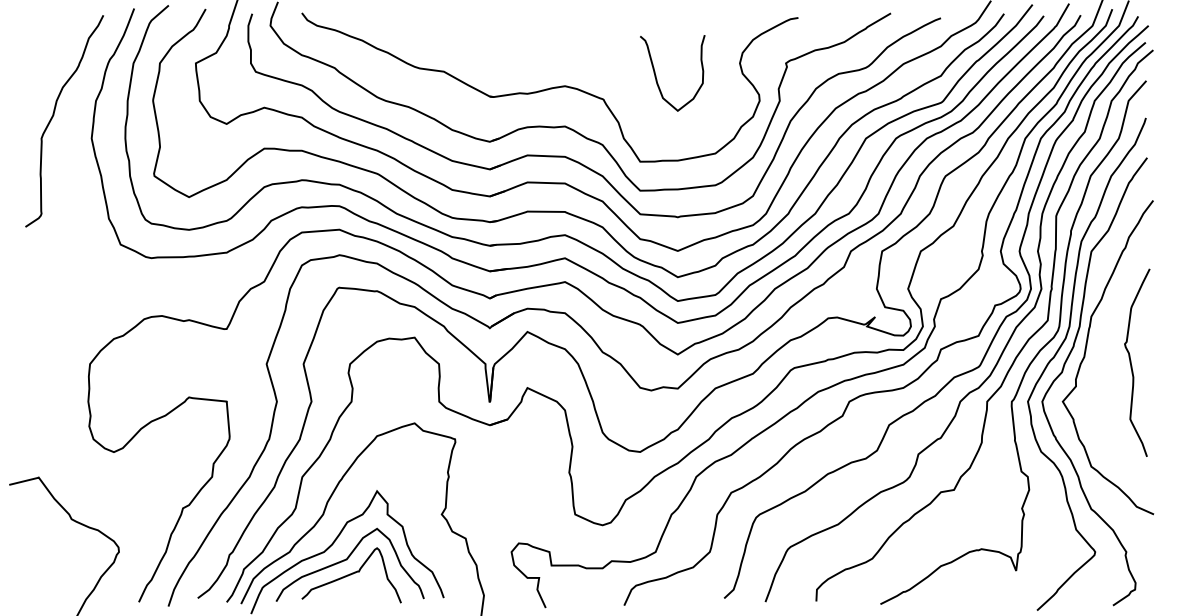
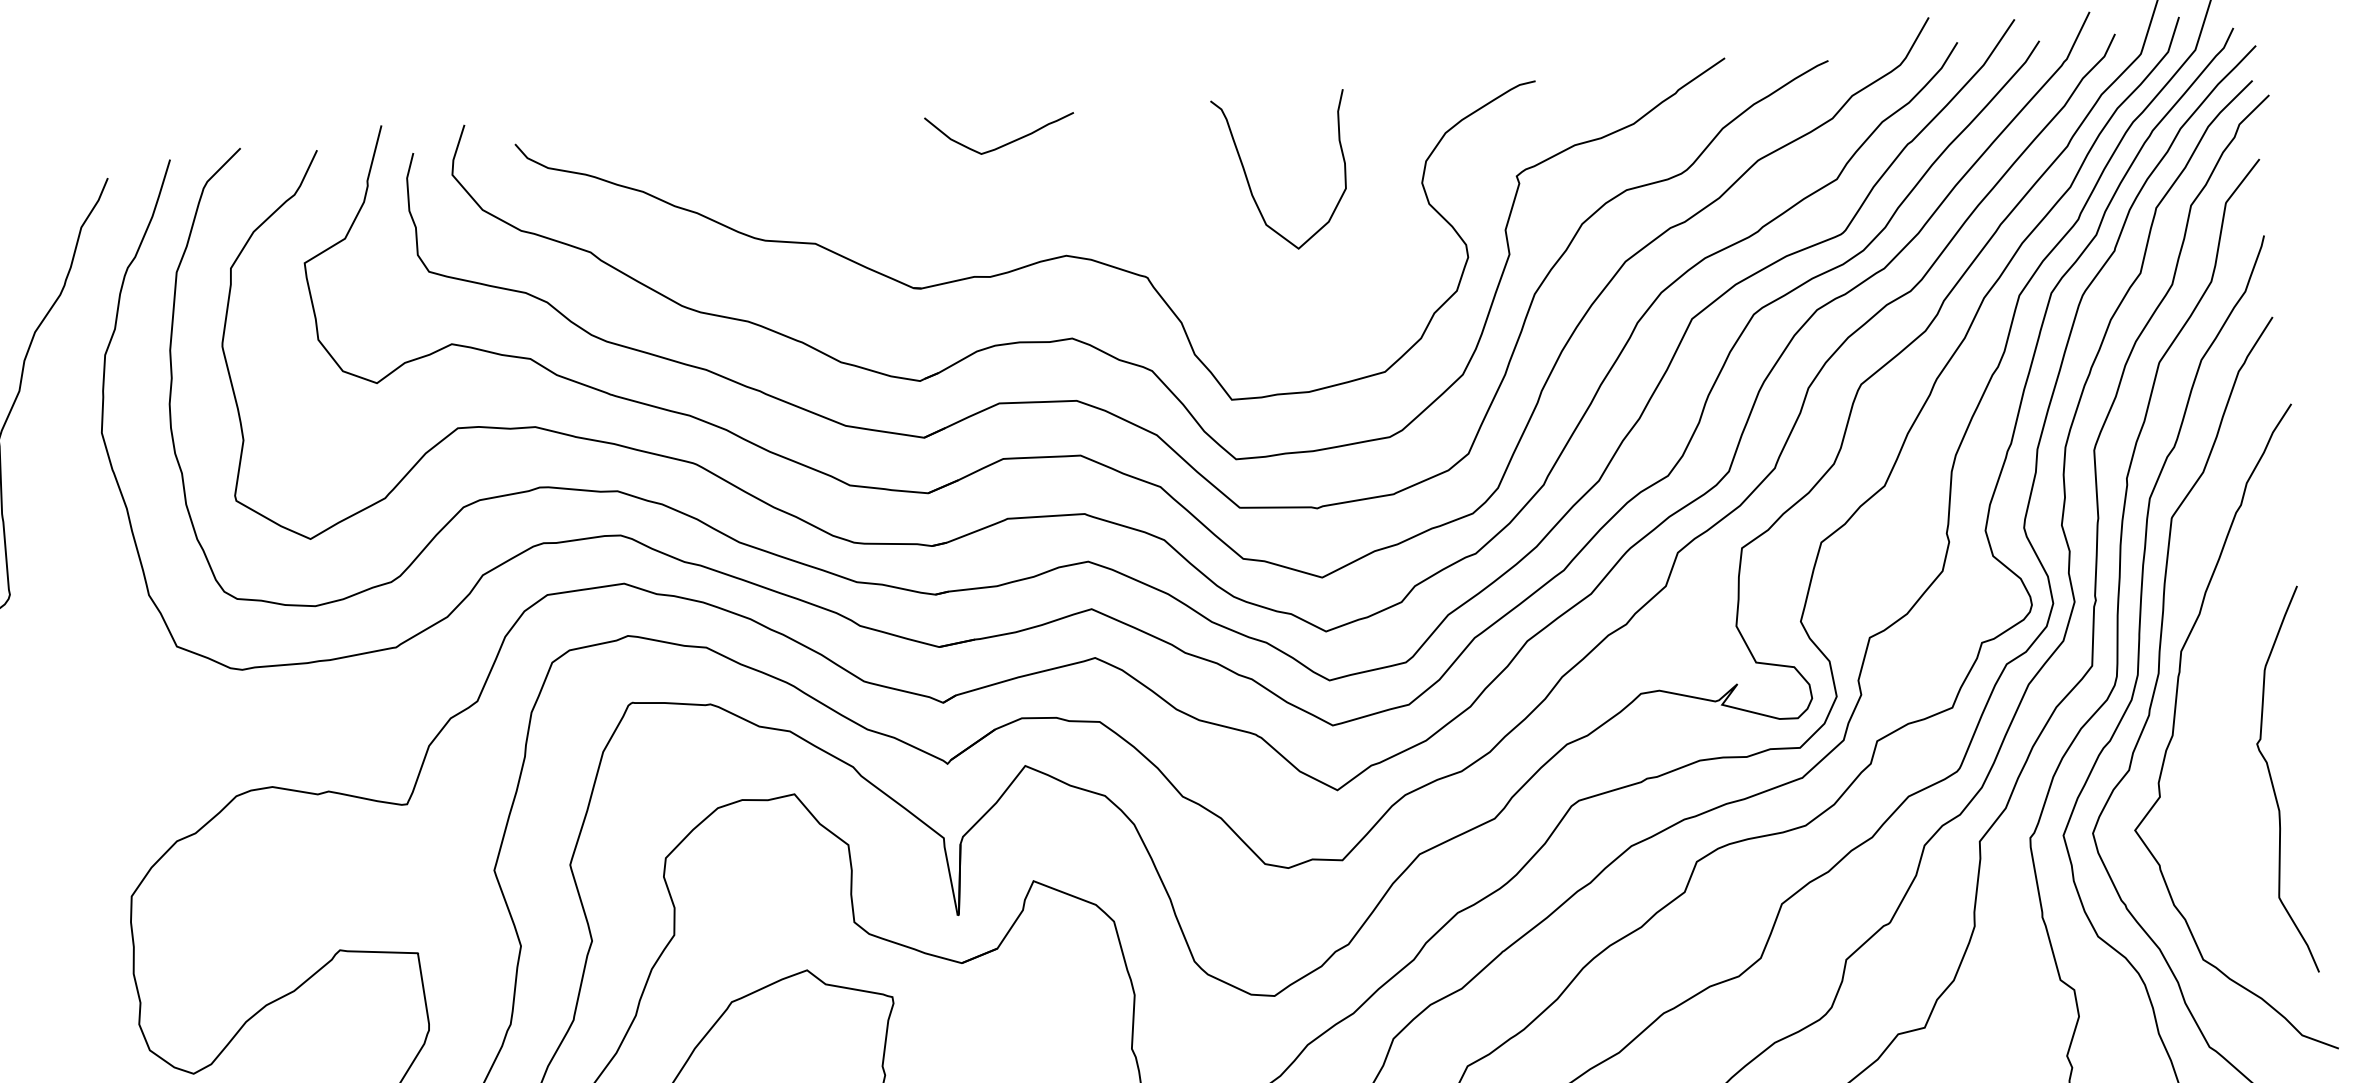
curve: (538, 29) -> (1003, 143), added
curve: (656, 75) -> (1249, 179), moved
curve: (1132, 365) -> (2275, 786), moved

